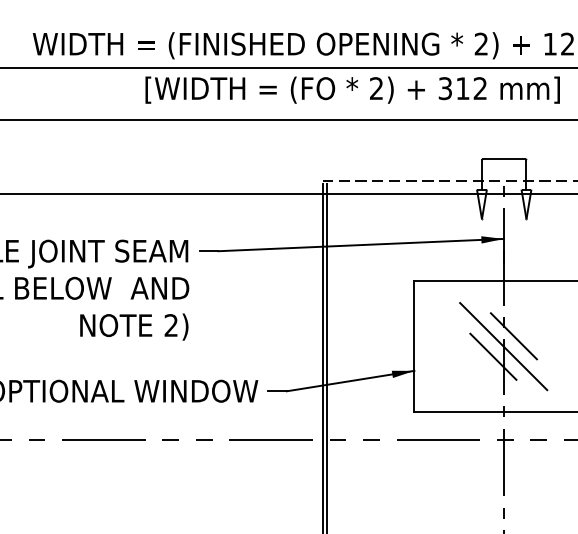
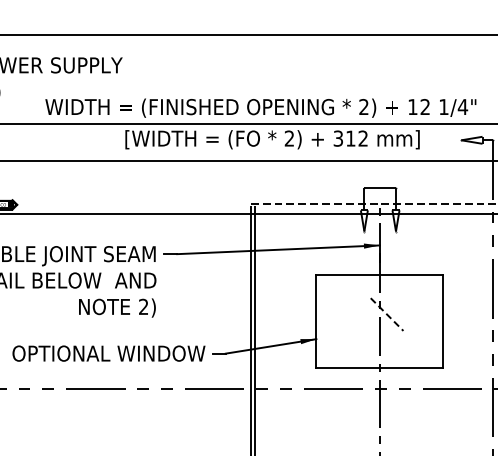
line: (514, 336) -> (387, 314), solid -> dashed
line: (503, 346) -> (379, 321), removed
line: (493, 355) -> (372, 328), removed

